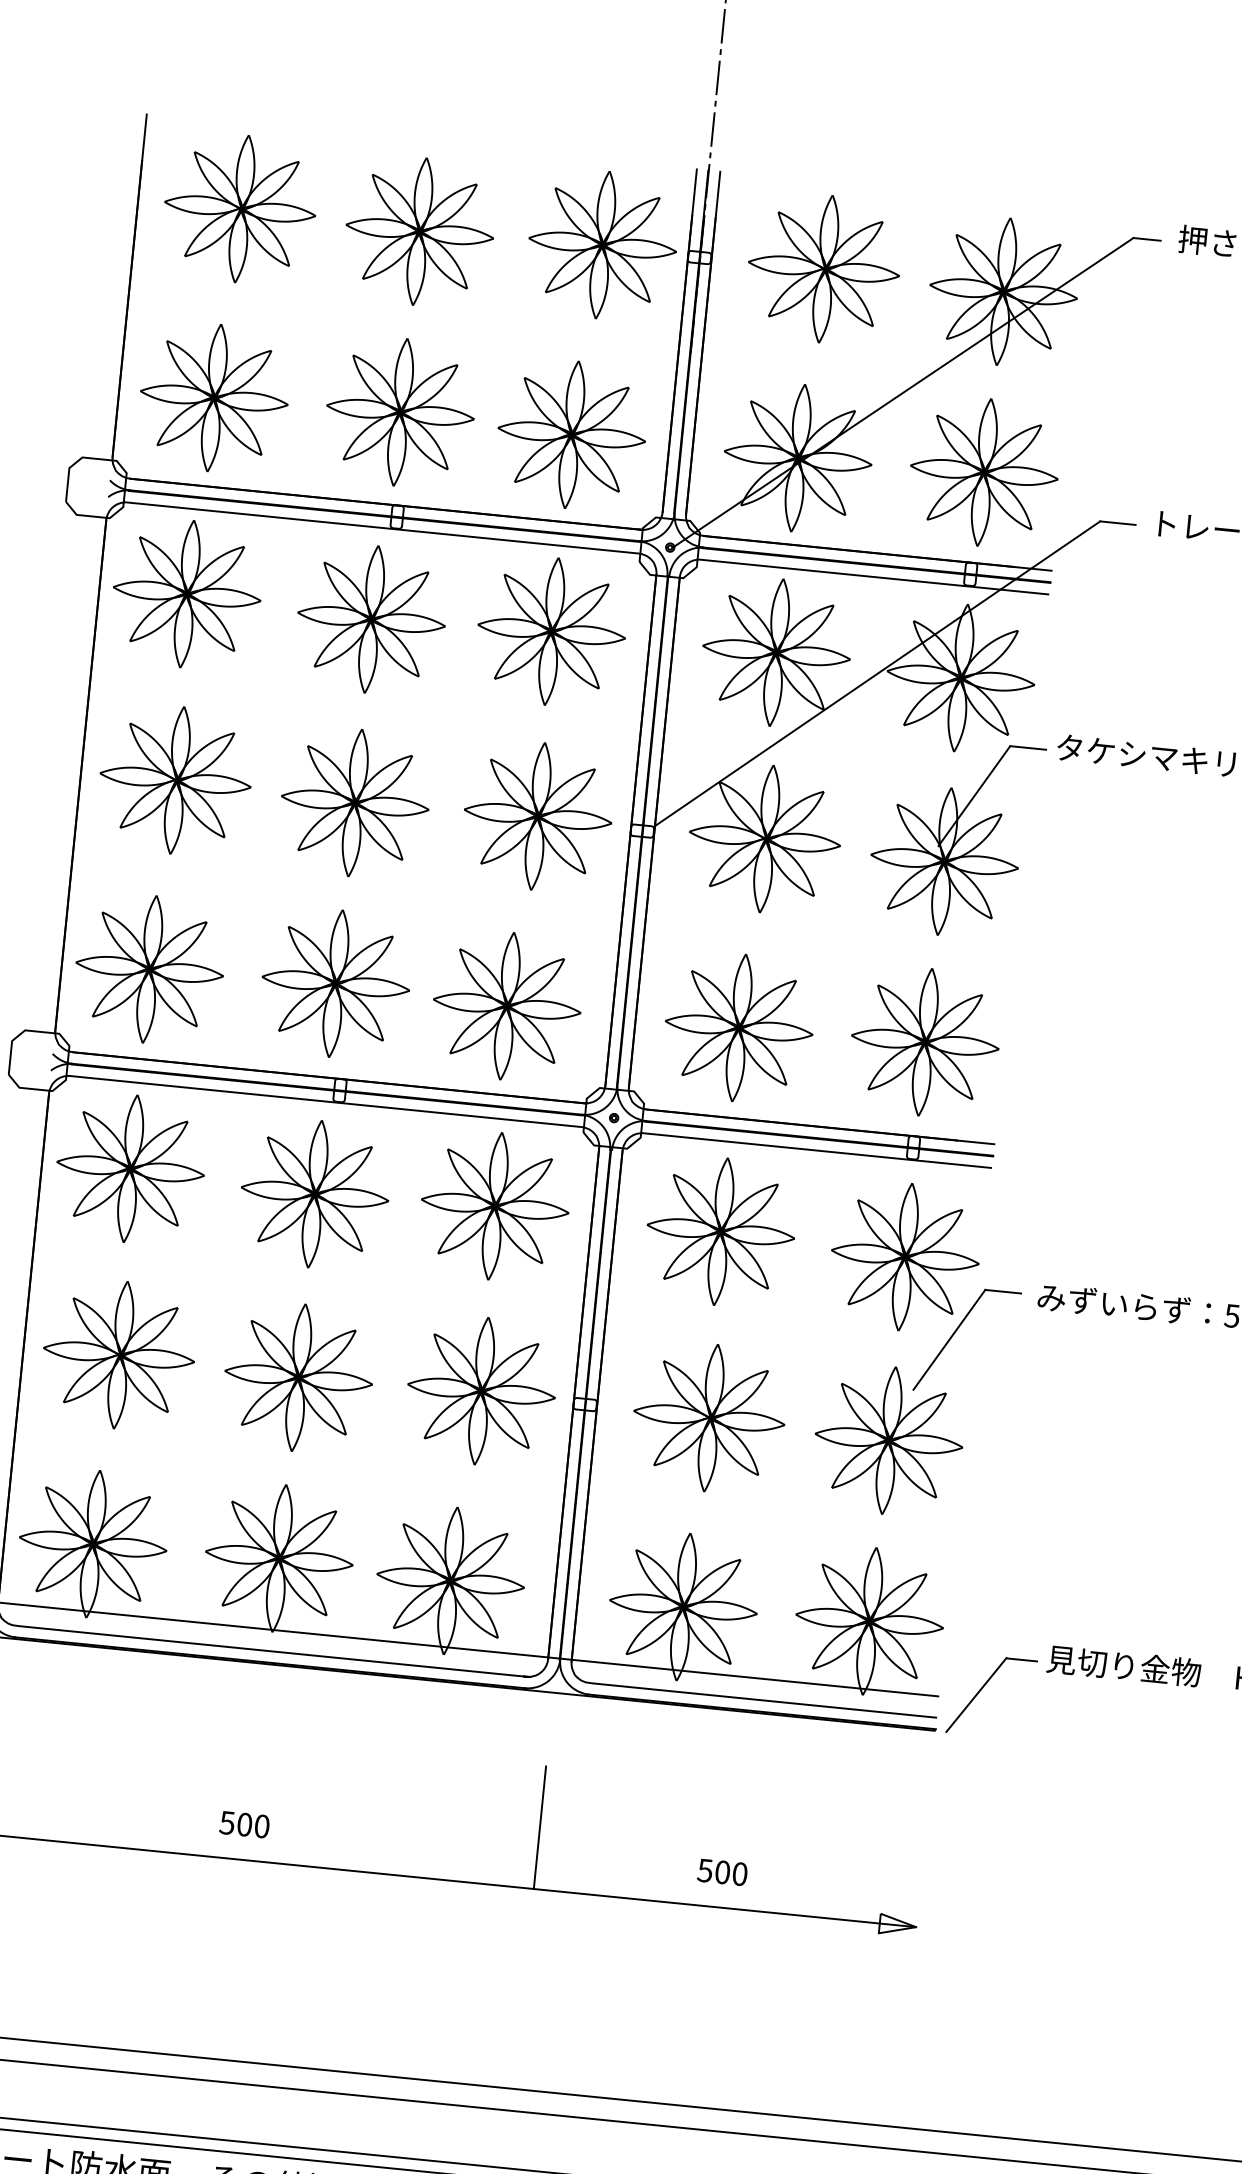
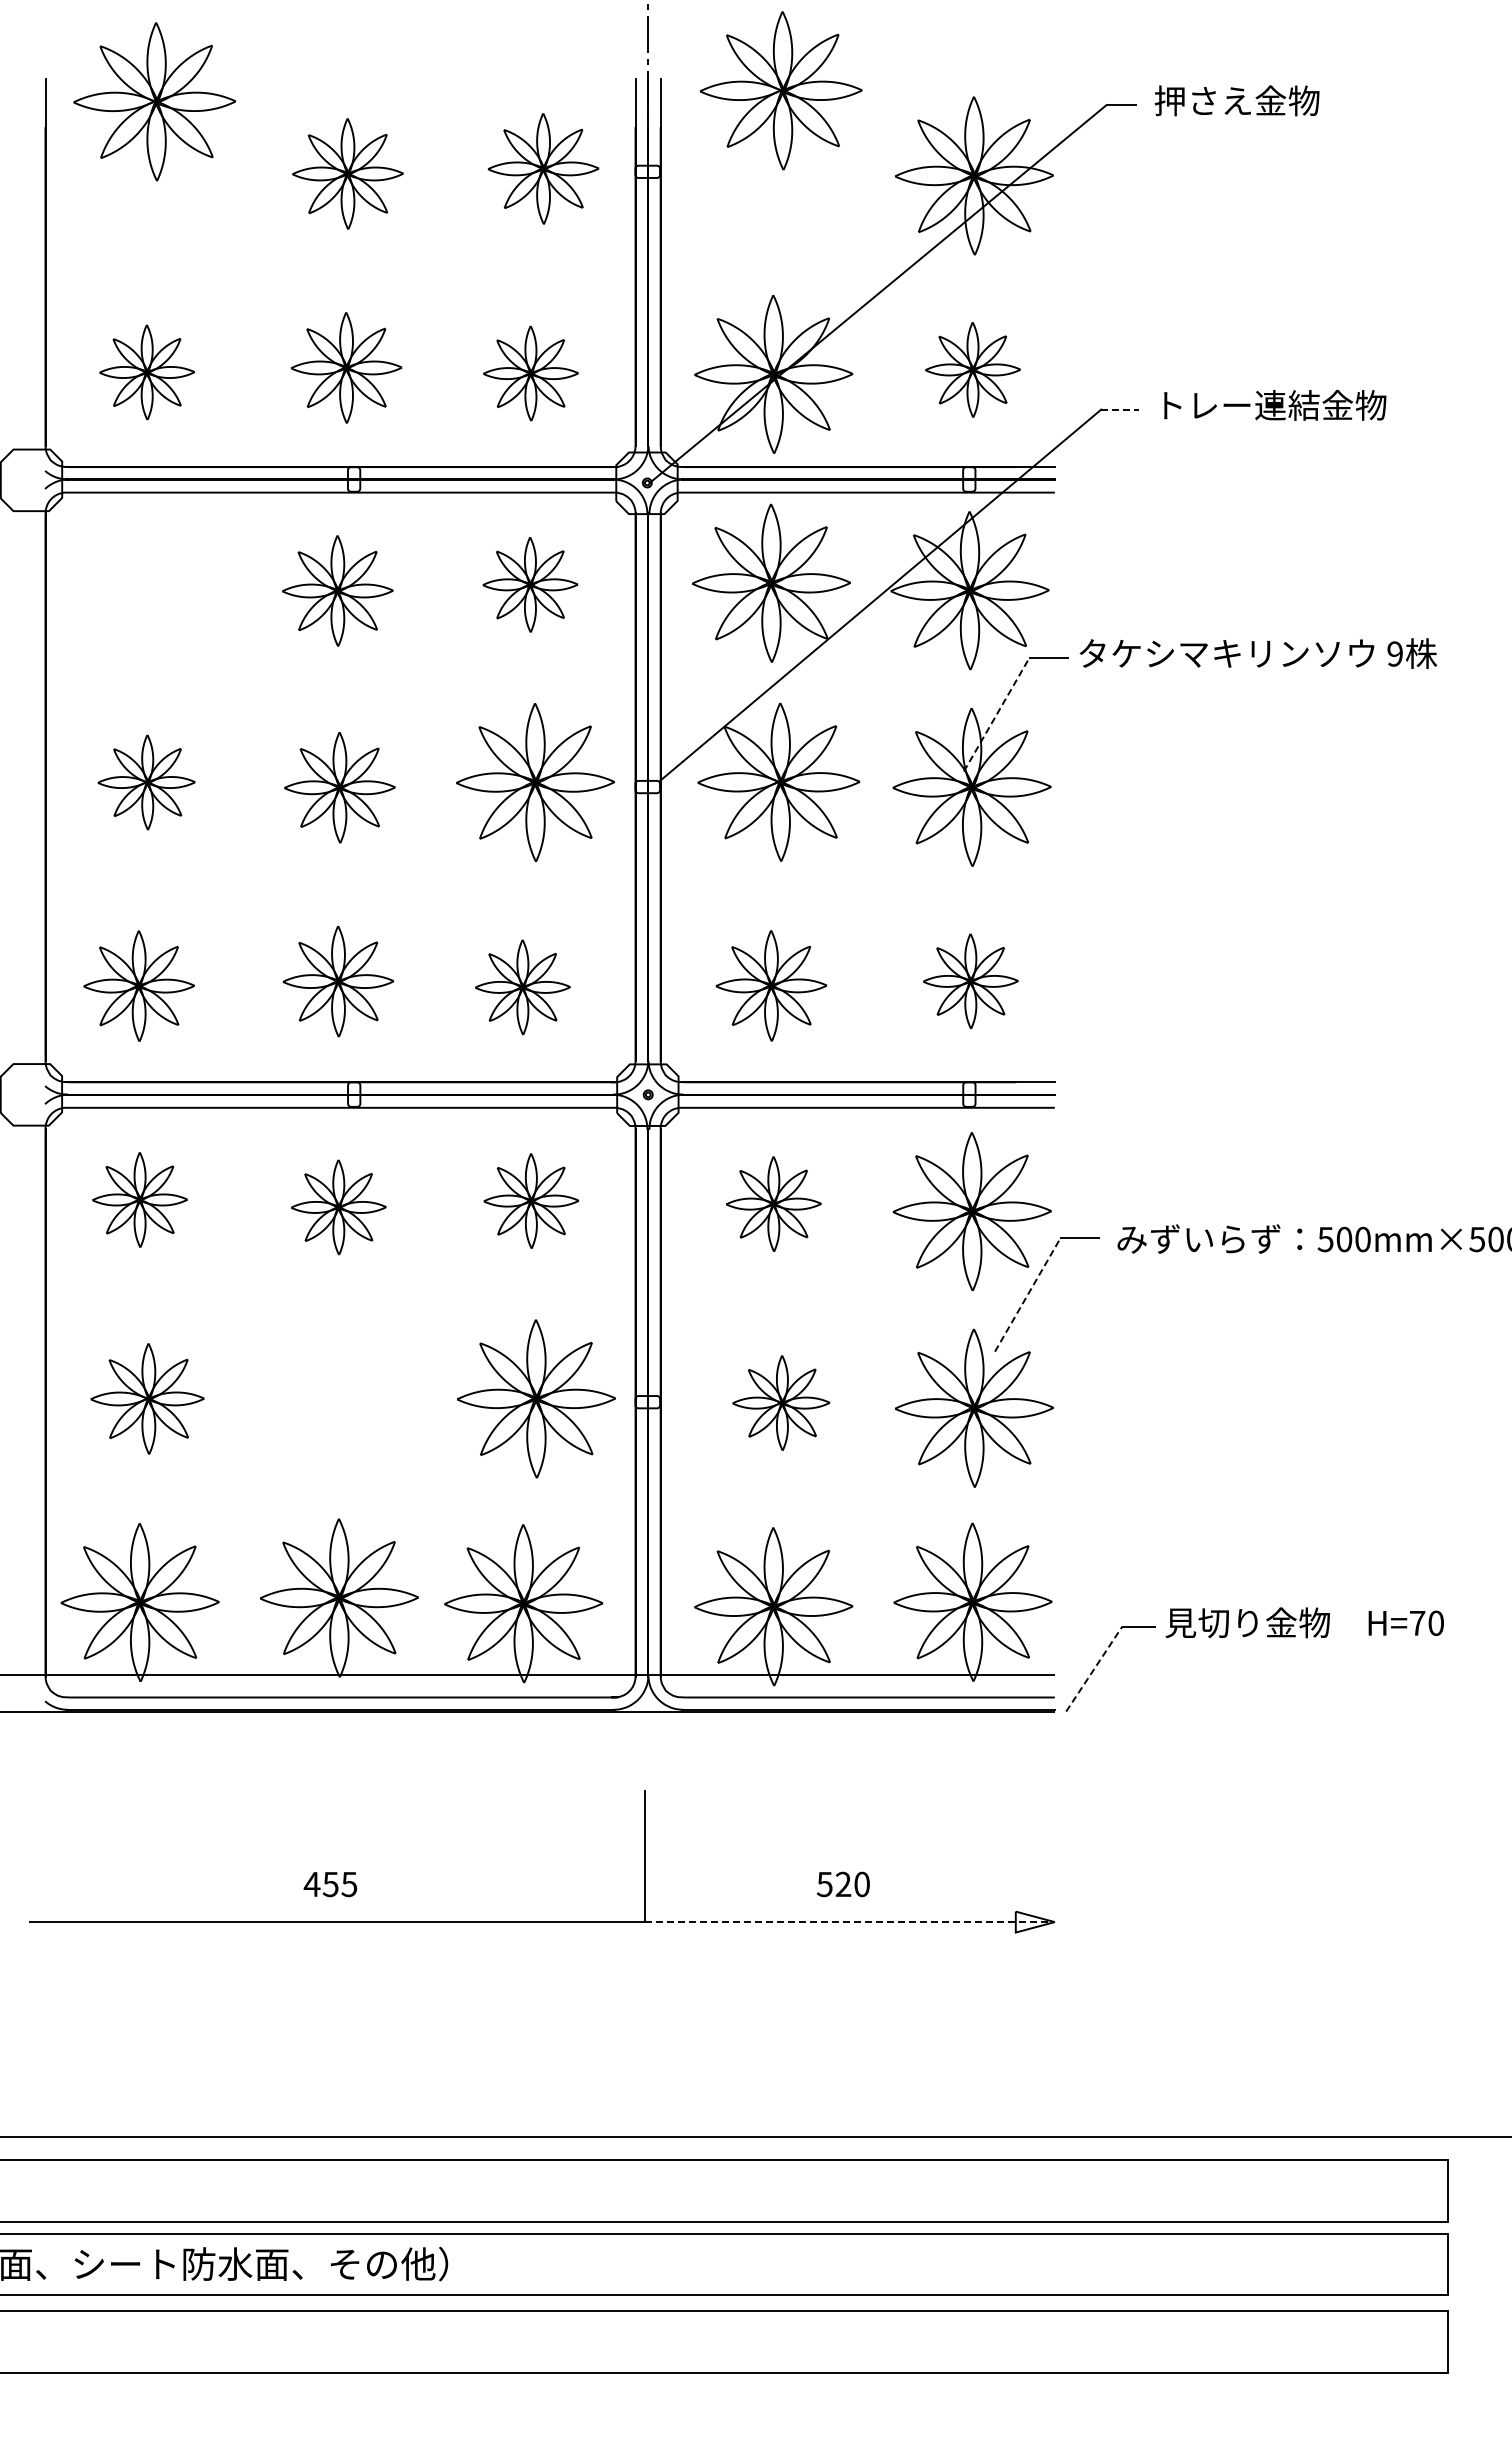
part: (240, 208) -> (154, 101), moved
part: (419, 231) -> (347, 173), size x0.7
part: (602, 244) -> (543, 168), size x0.7
part: (823, 268) -> (780, 90), moved
part: (213, 398) -> (146, 372), size x0.6
part: (400, 411) -> (346, 367), size x0.7
part: (571, 434) -> (530, 373), size x0.6
part: (983, 472) -> (972, 369), size x0.6
line: (1118, 523) -> (1120, 409), solid -> dashed
part: (186, 593) -> (138, 583), removed
part: (371, 619) -> (337, 590), size x0.7
part: (551, 631) -> (530, 584), size x0.6
part: (175, 780) -> (146, 782), size x0.6
line: (974, 795) -> (996, 714), solid -> dashed
part: (354, 802) -> (339, 787), size x0.7
part: (149, 968) -> (138, 985), size x0.7
part: (335, 983) -> (338, 981), size x0.7
part: (506, 1006) -> (522, 987), size x0.6
part: (739, 1027) -> (771, 985), size x0.7
part: (925, 1042) -> (970, 981), size x0.6
part: (130, 1168) -> (139, 1199), size x0.6
part: (314, 1194) -> (338, 1207), size x0.6
part: (495, 1205) -> (531, 1200), size x0.6
part: (720, 1231) -> (773, 1203), size x0.6
line: (949, 1339) -> (1027, 1294), solid -> dashed
part: (119, 1354) -> (147, 1398), size x0.7
part: (298, 1377) -> (340, 1403), removed
part: (709, 1417) -> (781, 1402), size x0.6
line: (976, 1695) -> (1094, 1669), solid -> dashed
text: (244, 1824) -> (330, 1884), 500 -> 455
text: (722, 1872) -> (843, 1884), 500 -> 520
line: (725, 1908) -> (850, 1922), solid -> dashed

